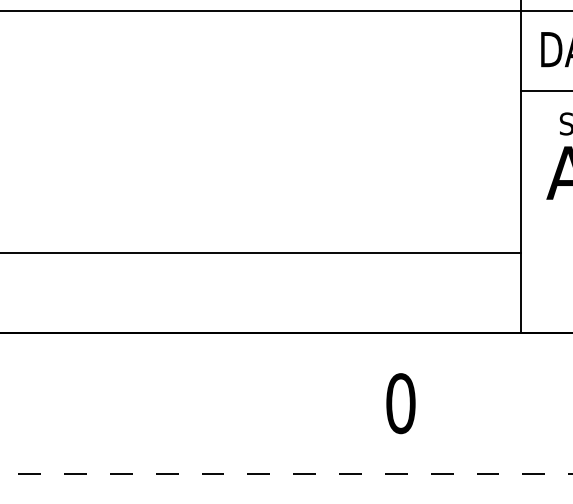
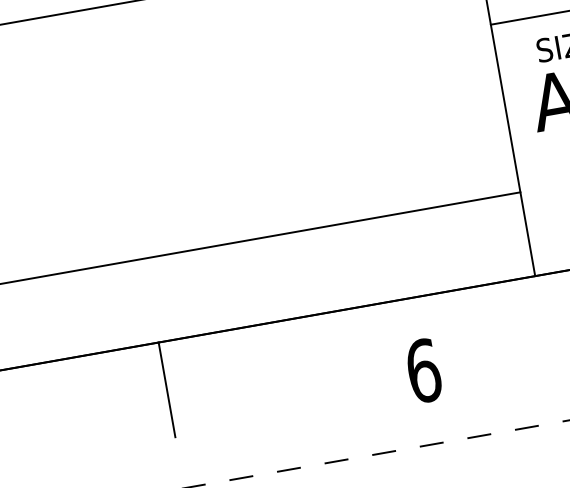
line: (158, 378) -> (167, 389), added
text: (400, 403) -> (423, 370), 0 -> 6

